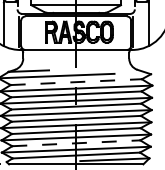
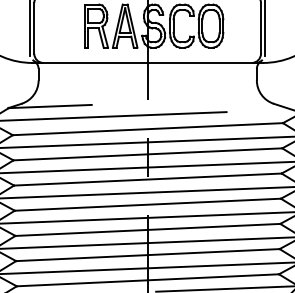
line: (76, 82) -> (148, 129), dashed -> solid
line: (76, 143) -> (148, 255), dashed -> solid

